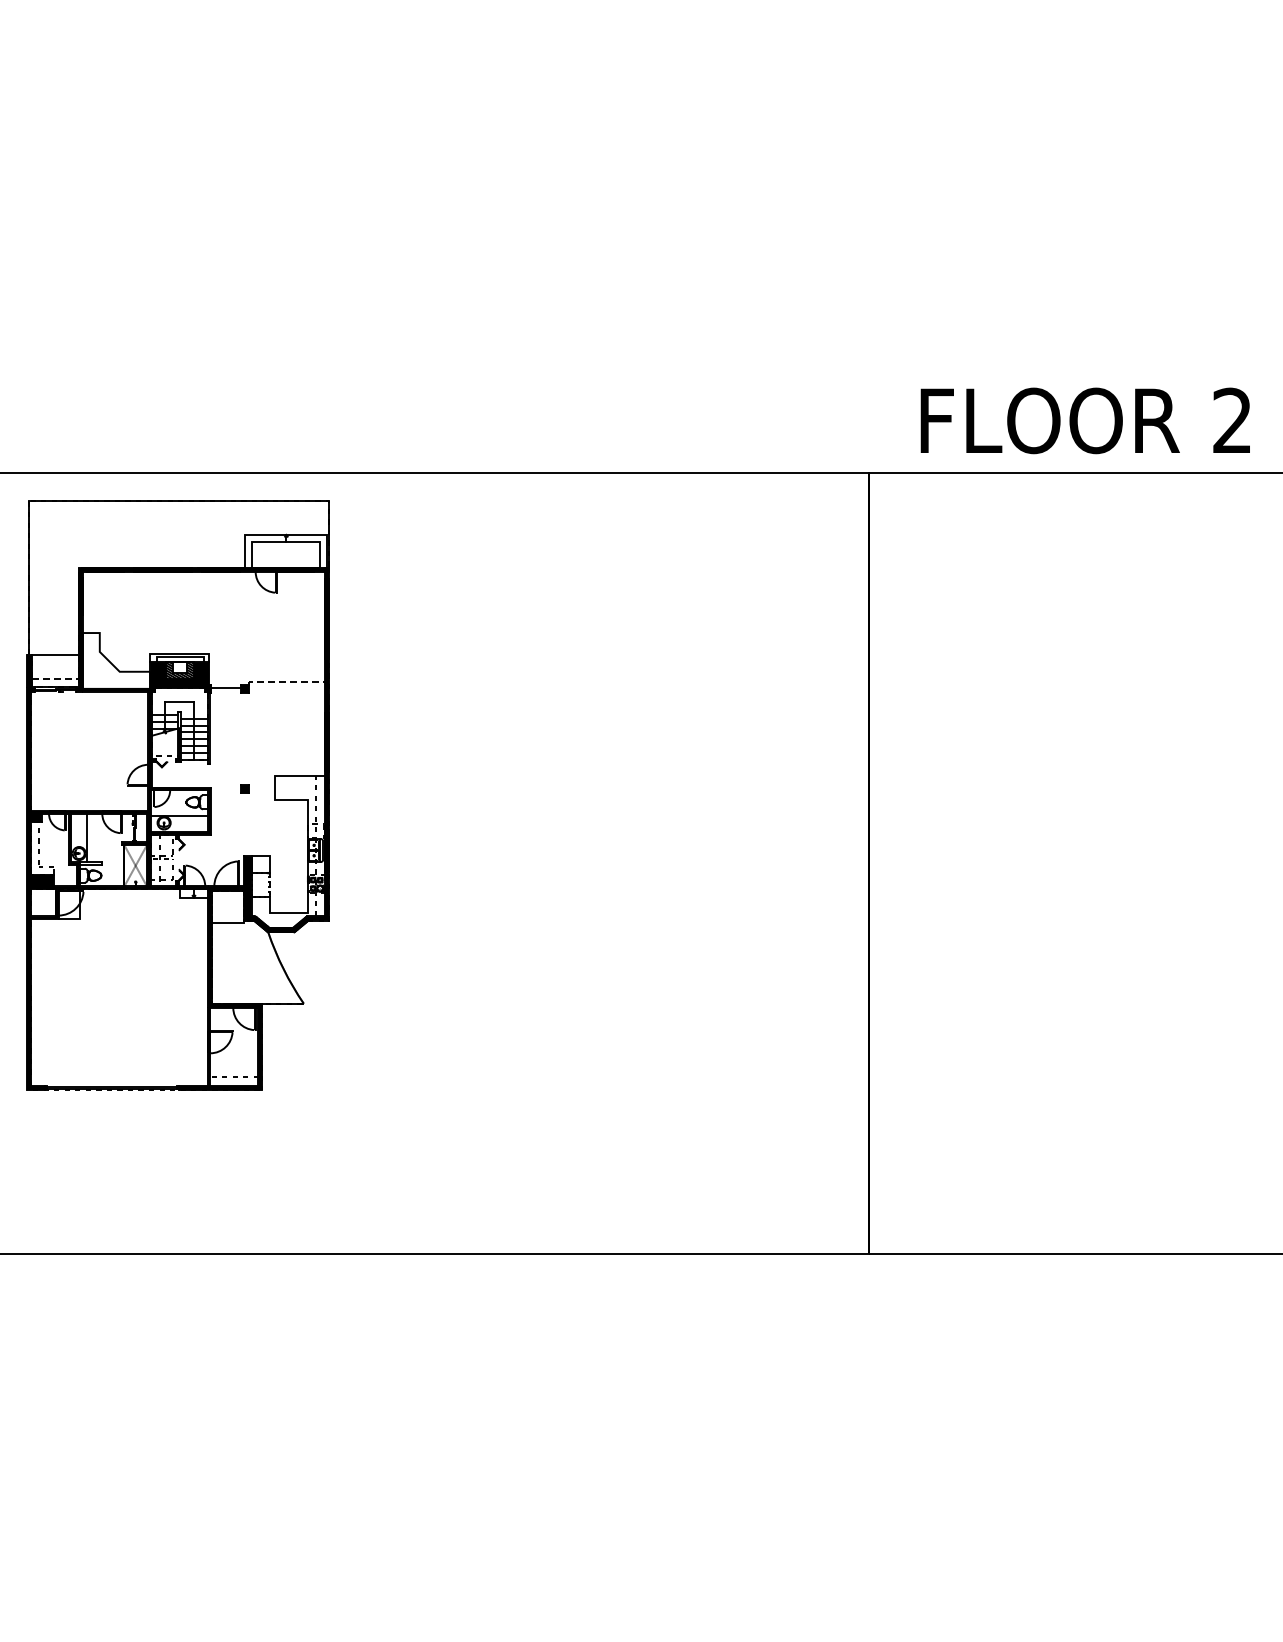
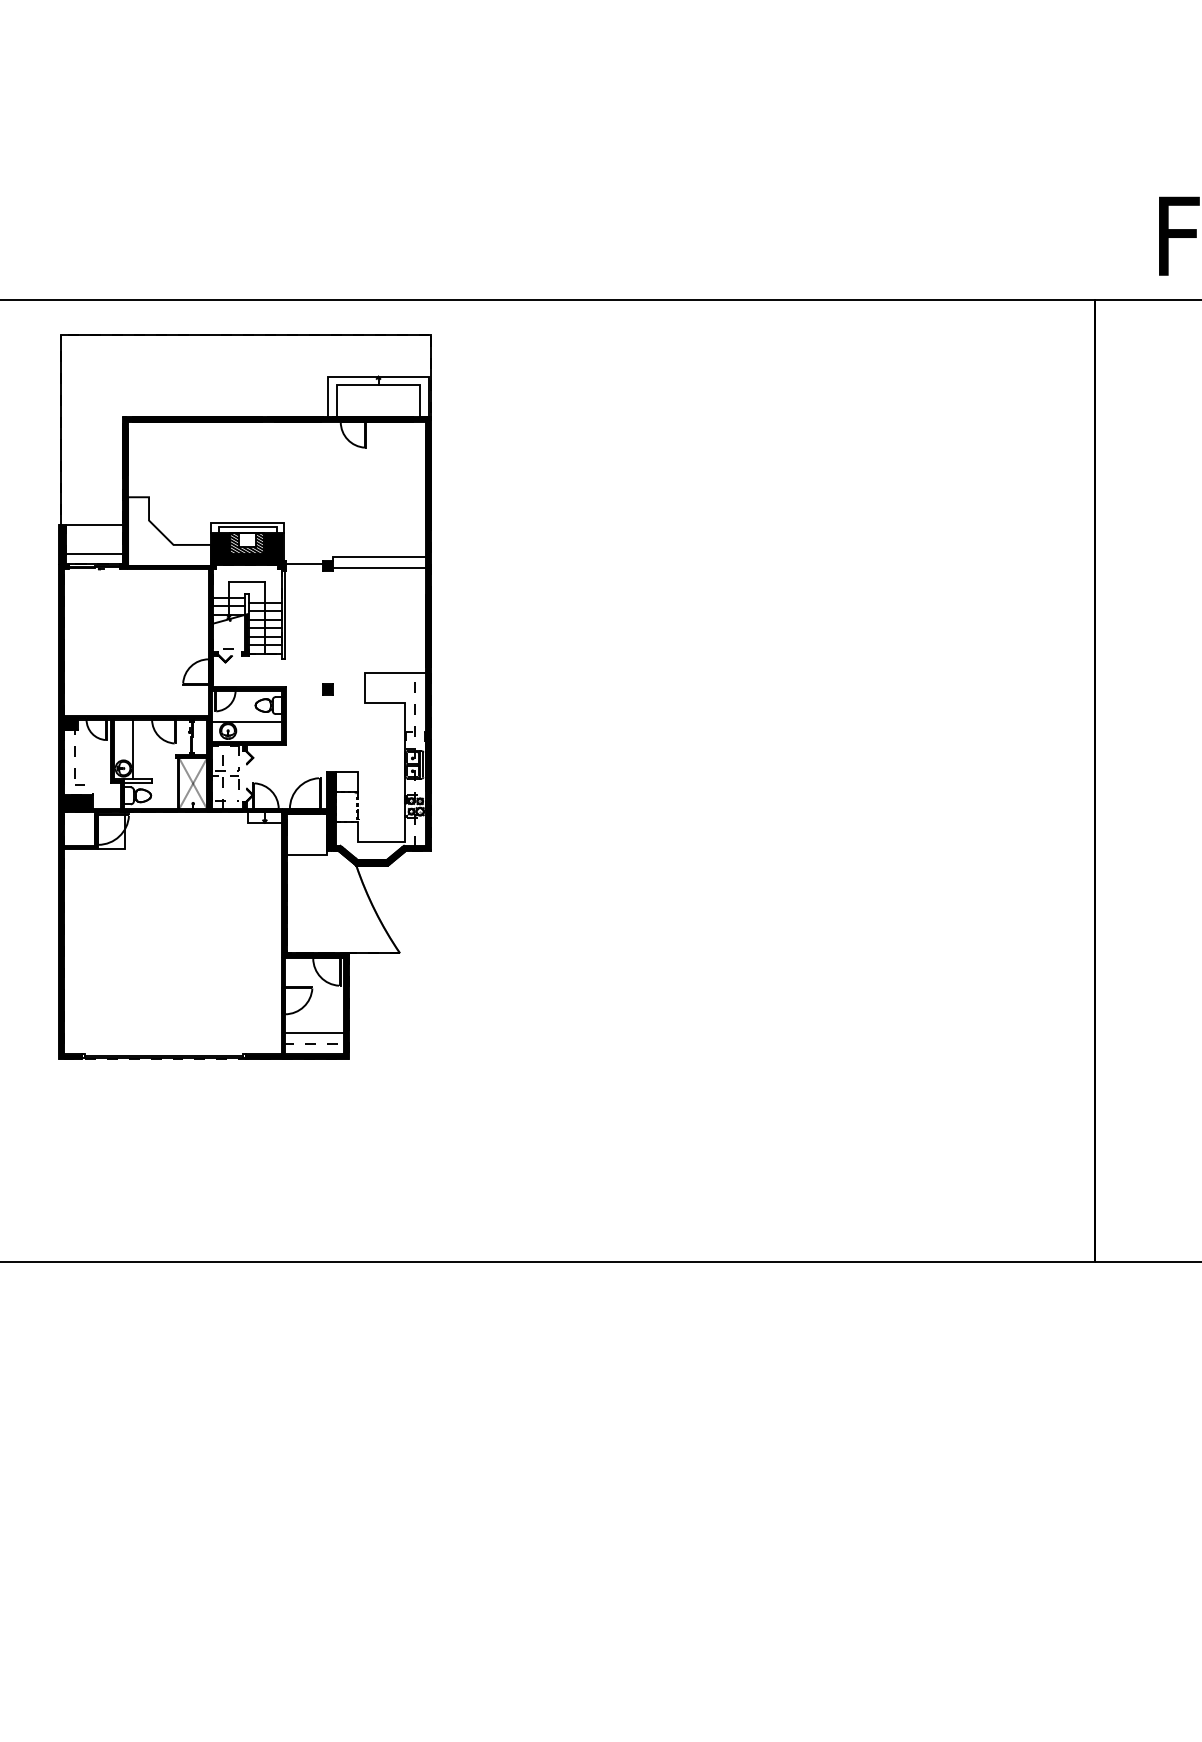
line: (55, 679) -> (94, 554), dashed -> solid
line: (285, 681) -> (377, 556), dashed -> solid
line: (286, 690) -> (378, 567), added
line: (234, 1068) -> (314, 1032), added

